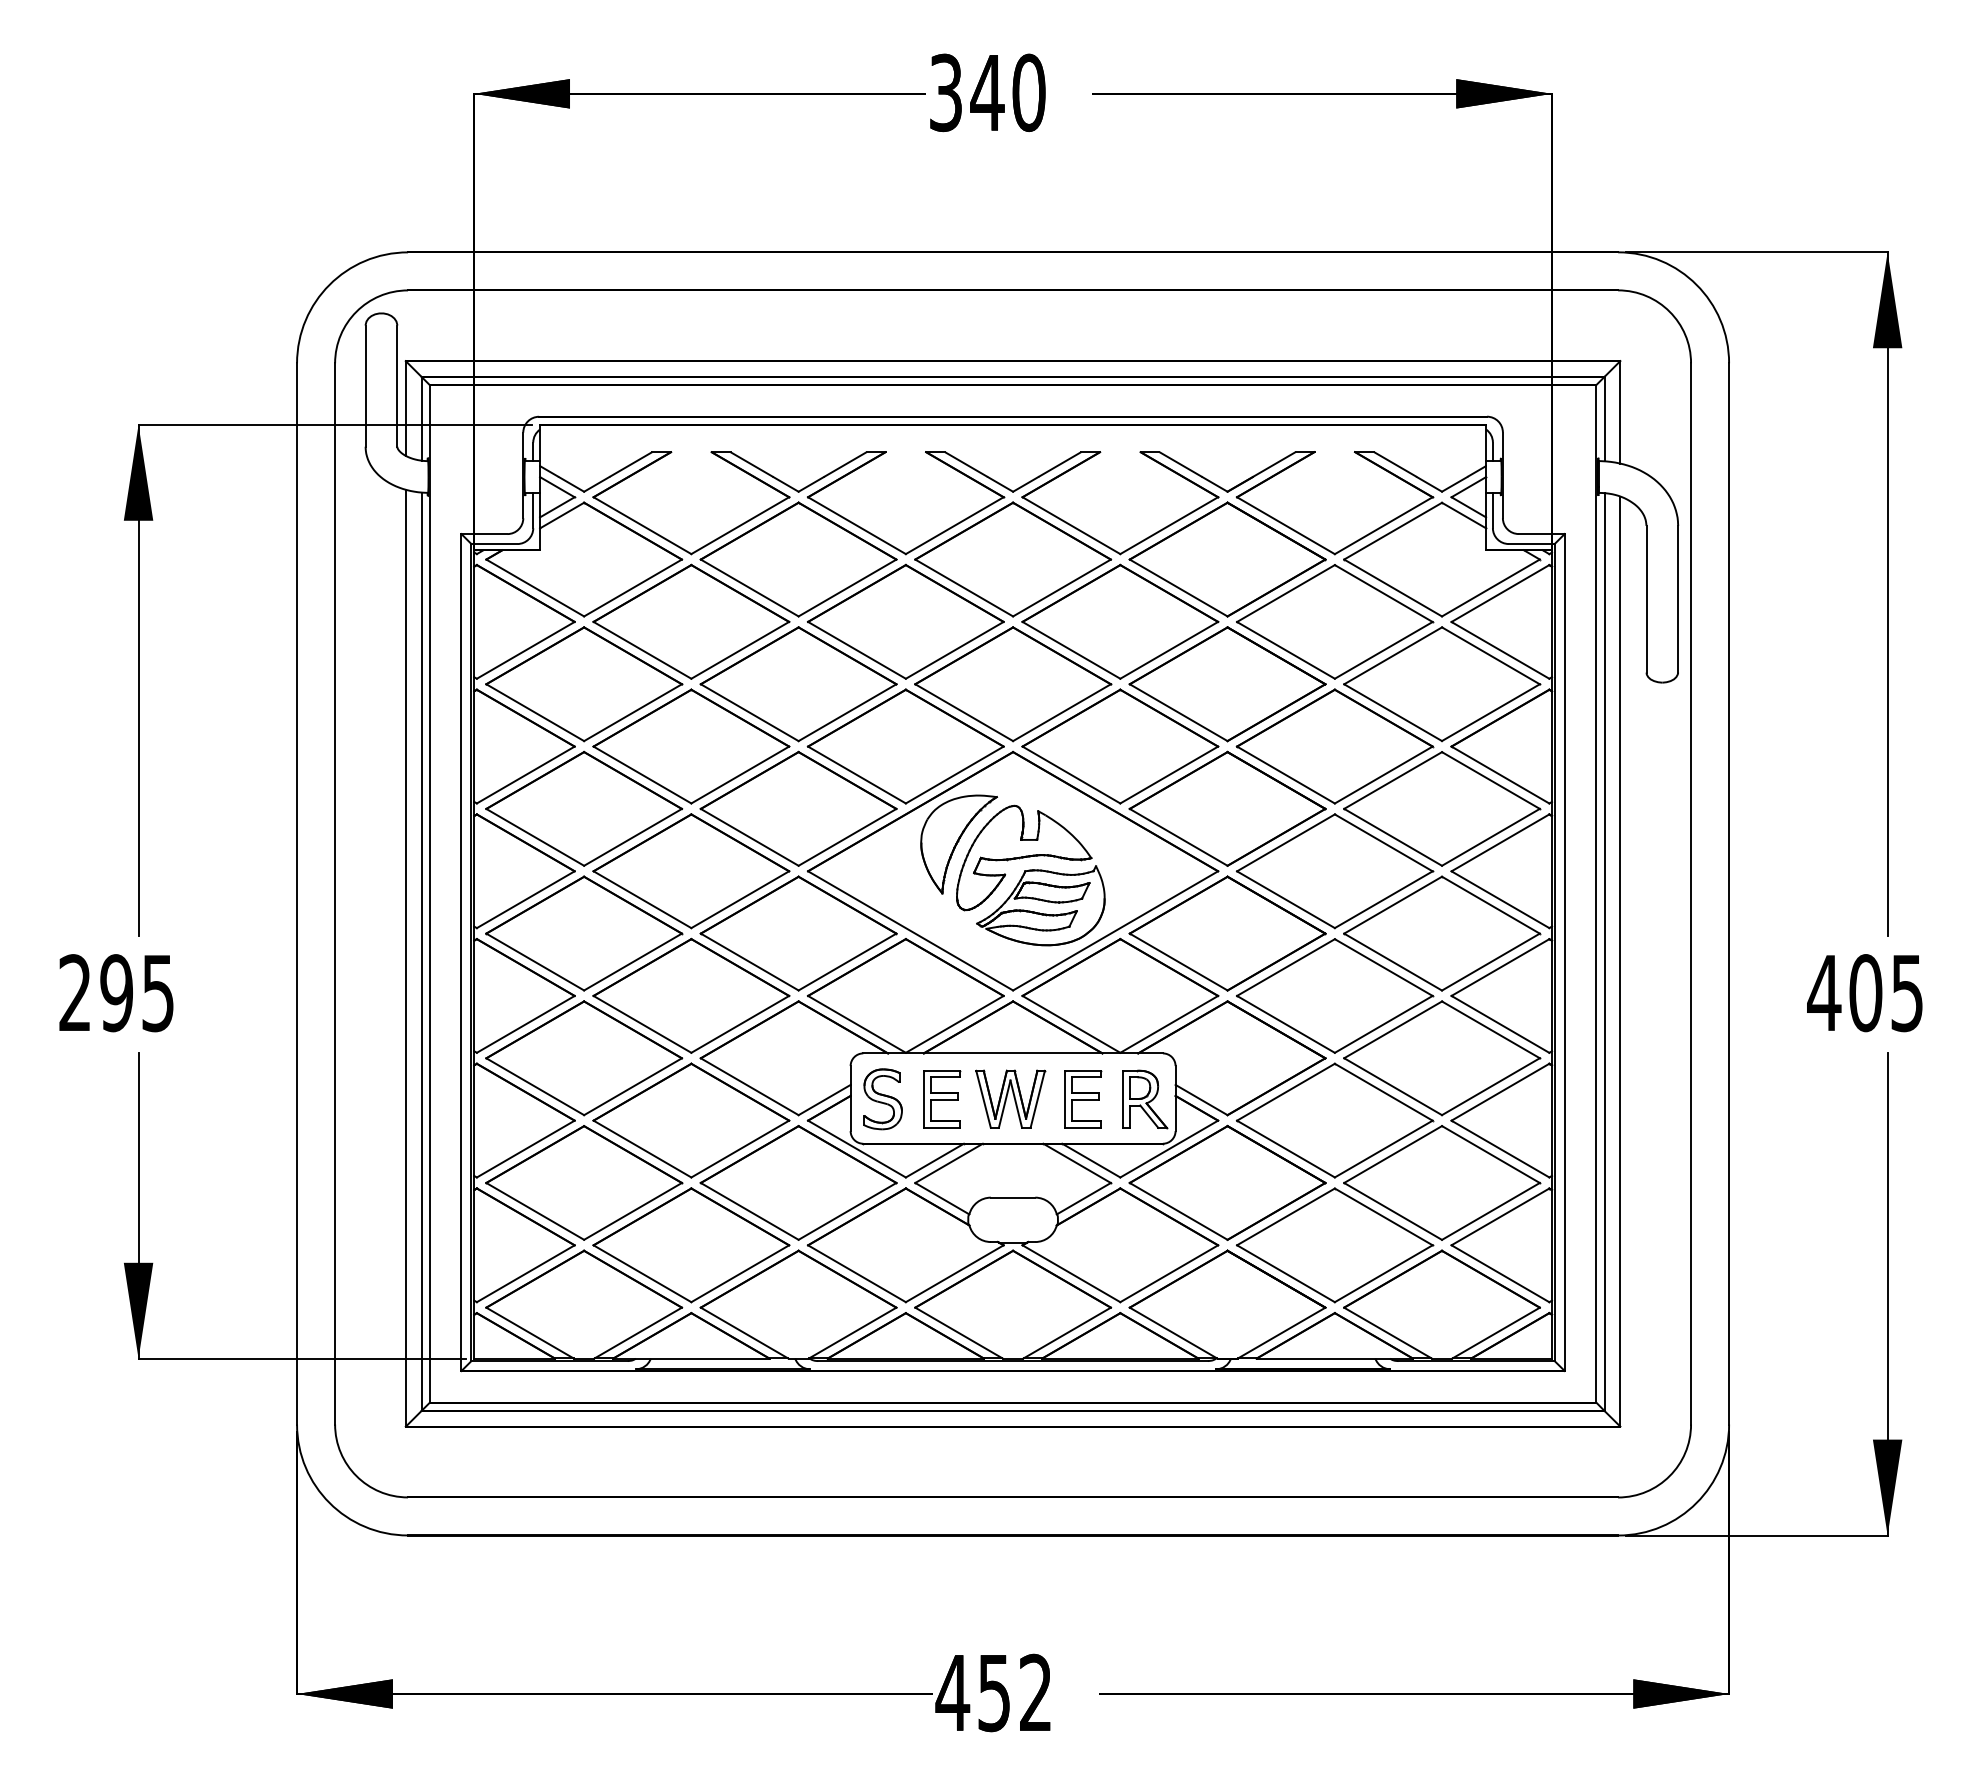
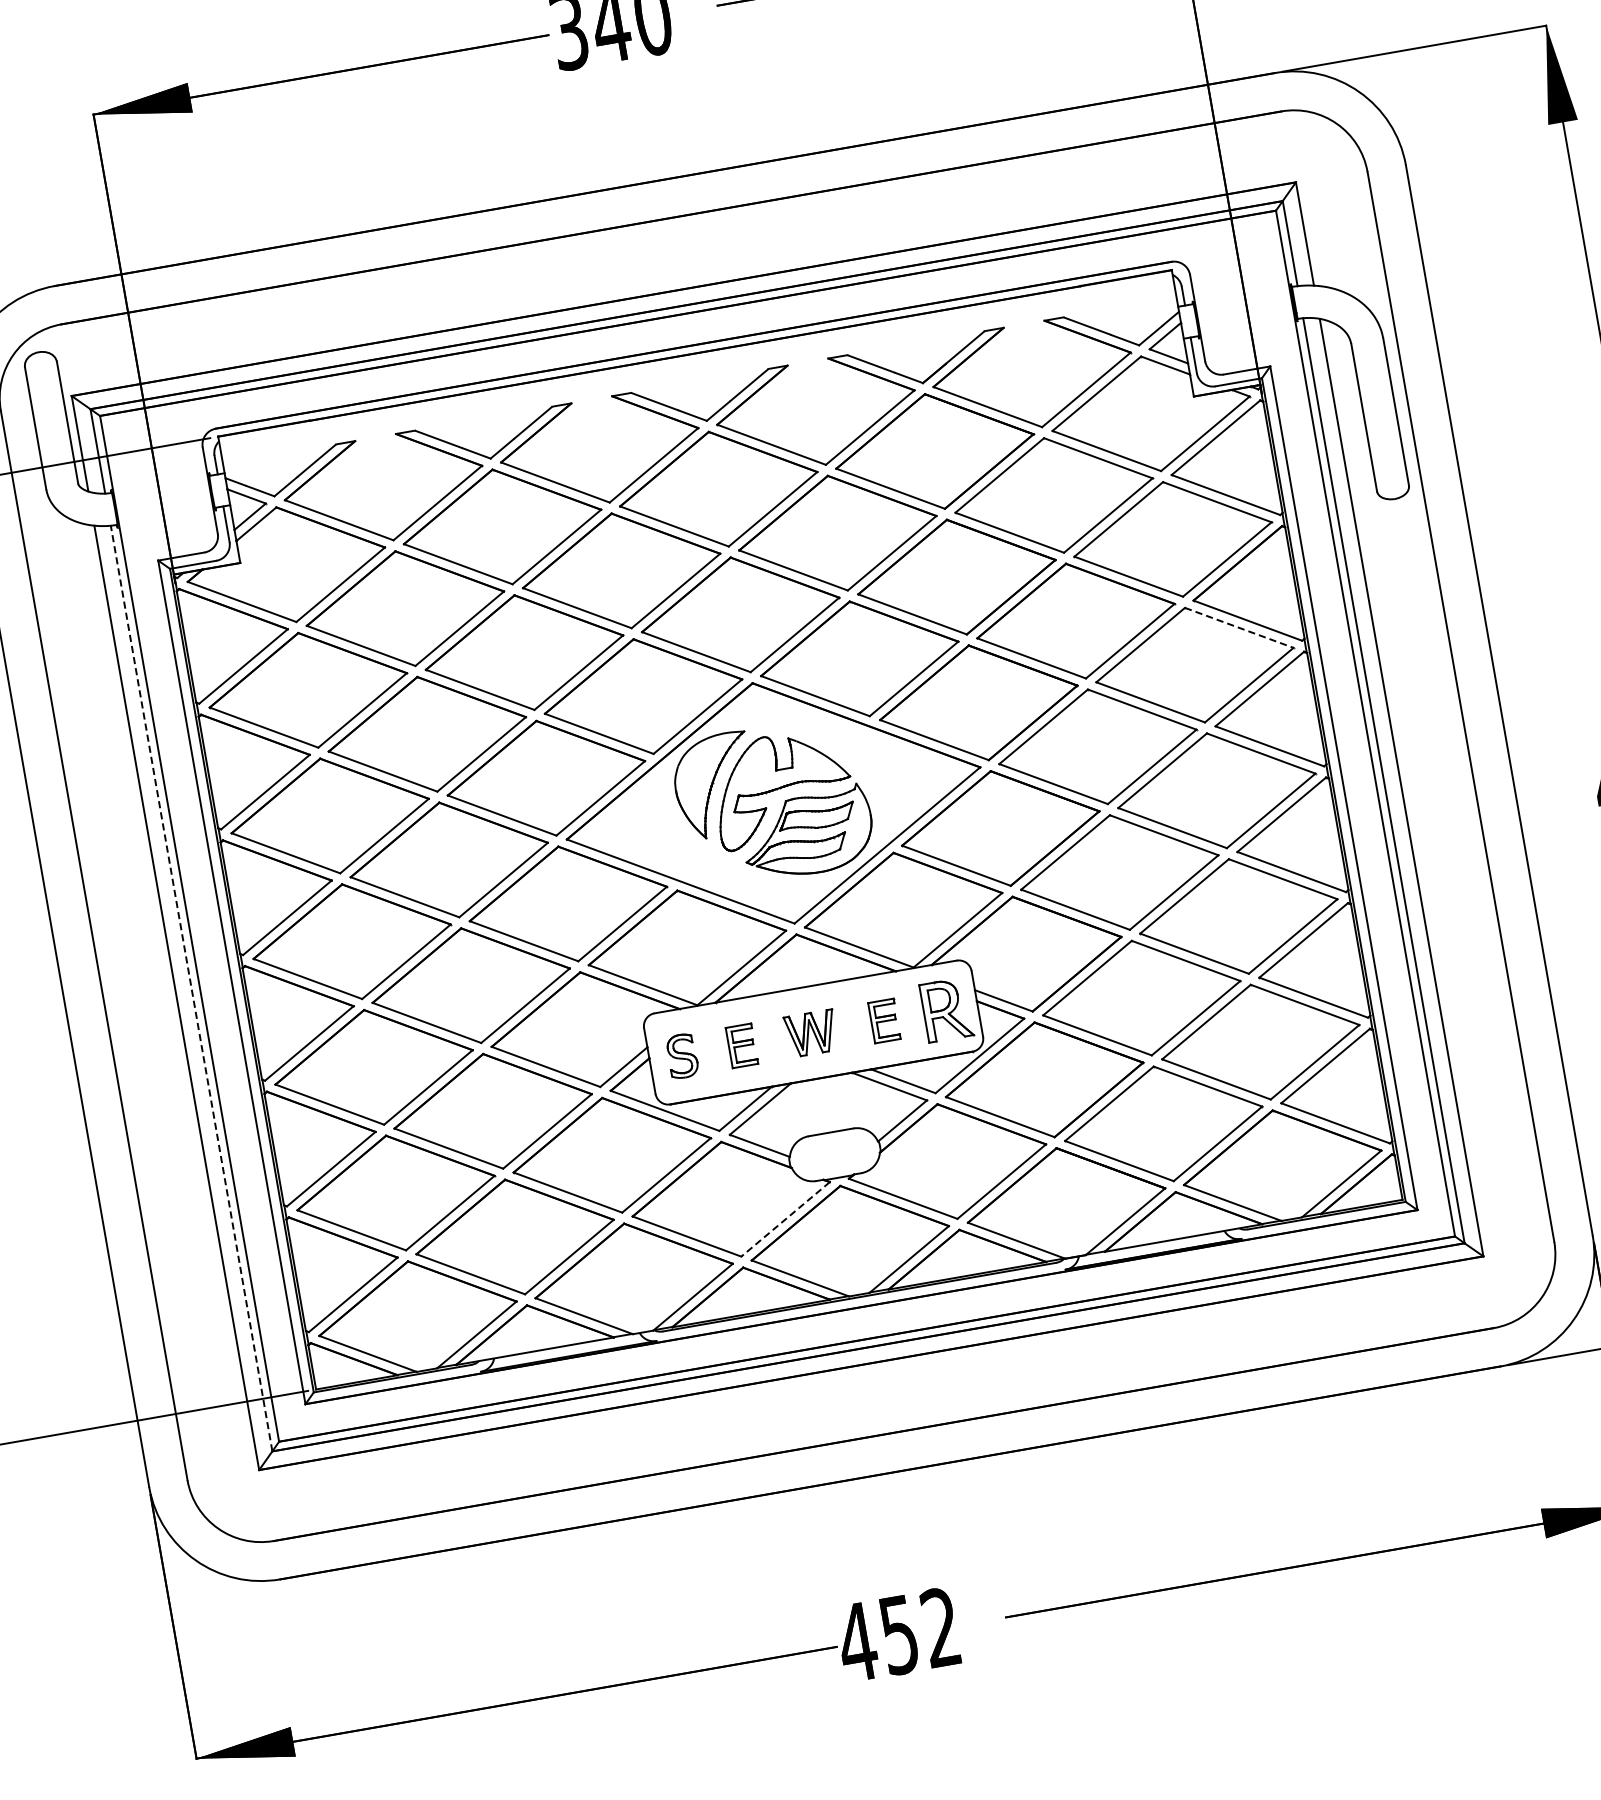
line: (1490, 780) -> (1238, 627), solid -> dashed
line: (421, 951) -> (191, 988), solid -> dashed
part: (1010, 1098) -> (810, 1032), size x0.7
part: (882, 1099) -> (682, 1056), size x0.7
part: (942, 1099) -> (742, 1045), size x0.7
part: (1083, 1099) -> (884, 1021), size x0.7
line: (954, 1273) -> (785, 1219), solid -> dashed

